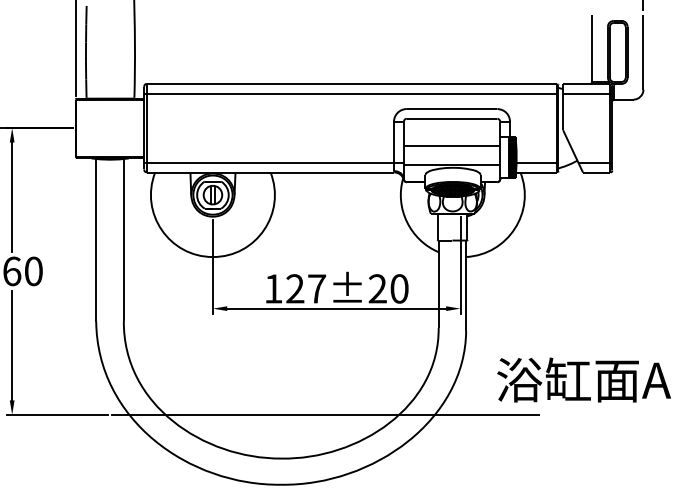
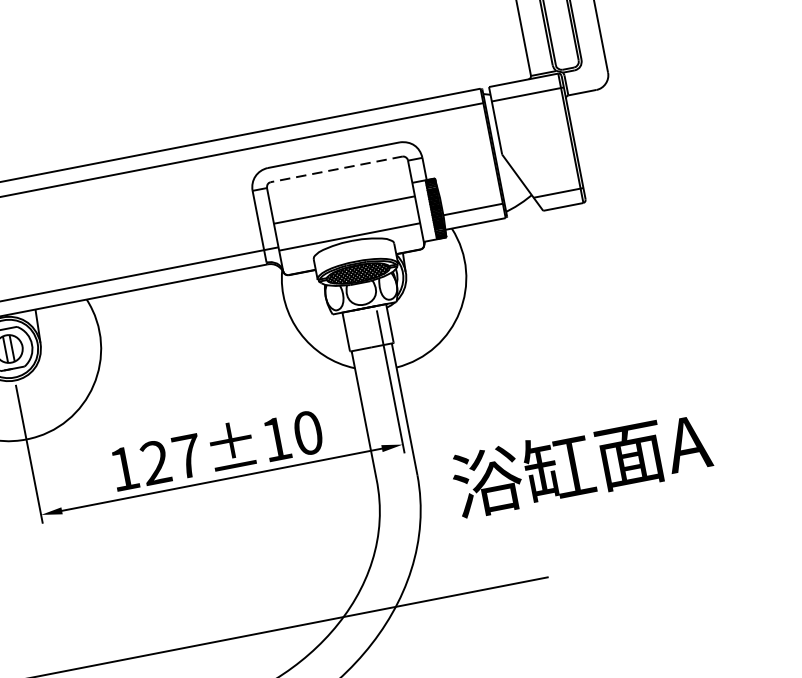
line: (451, 118) -> (335, 169), solid -> dashed
text: (377, 288) -> (275, 438), 127±20 -> 127±10
text: (583, 379) -> (580, 462), moved

